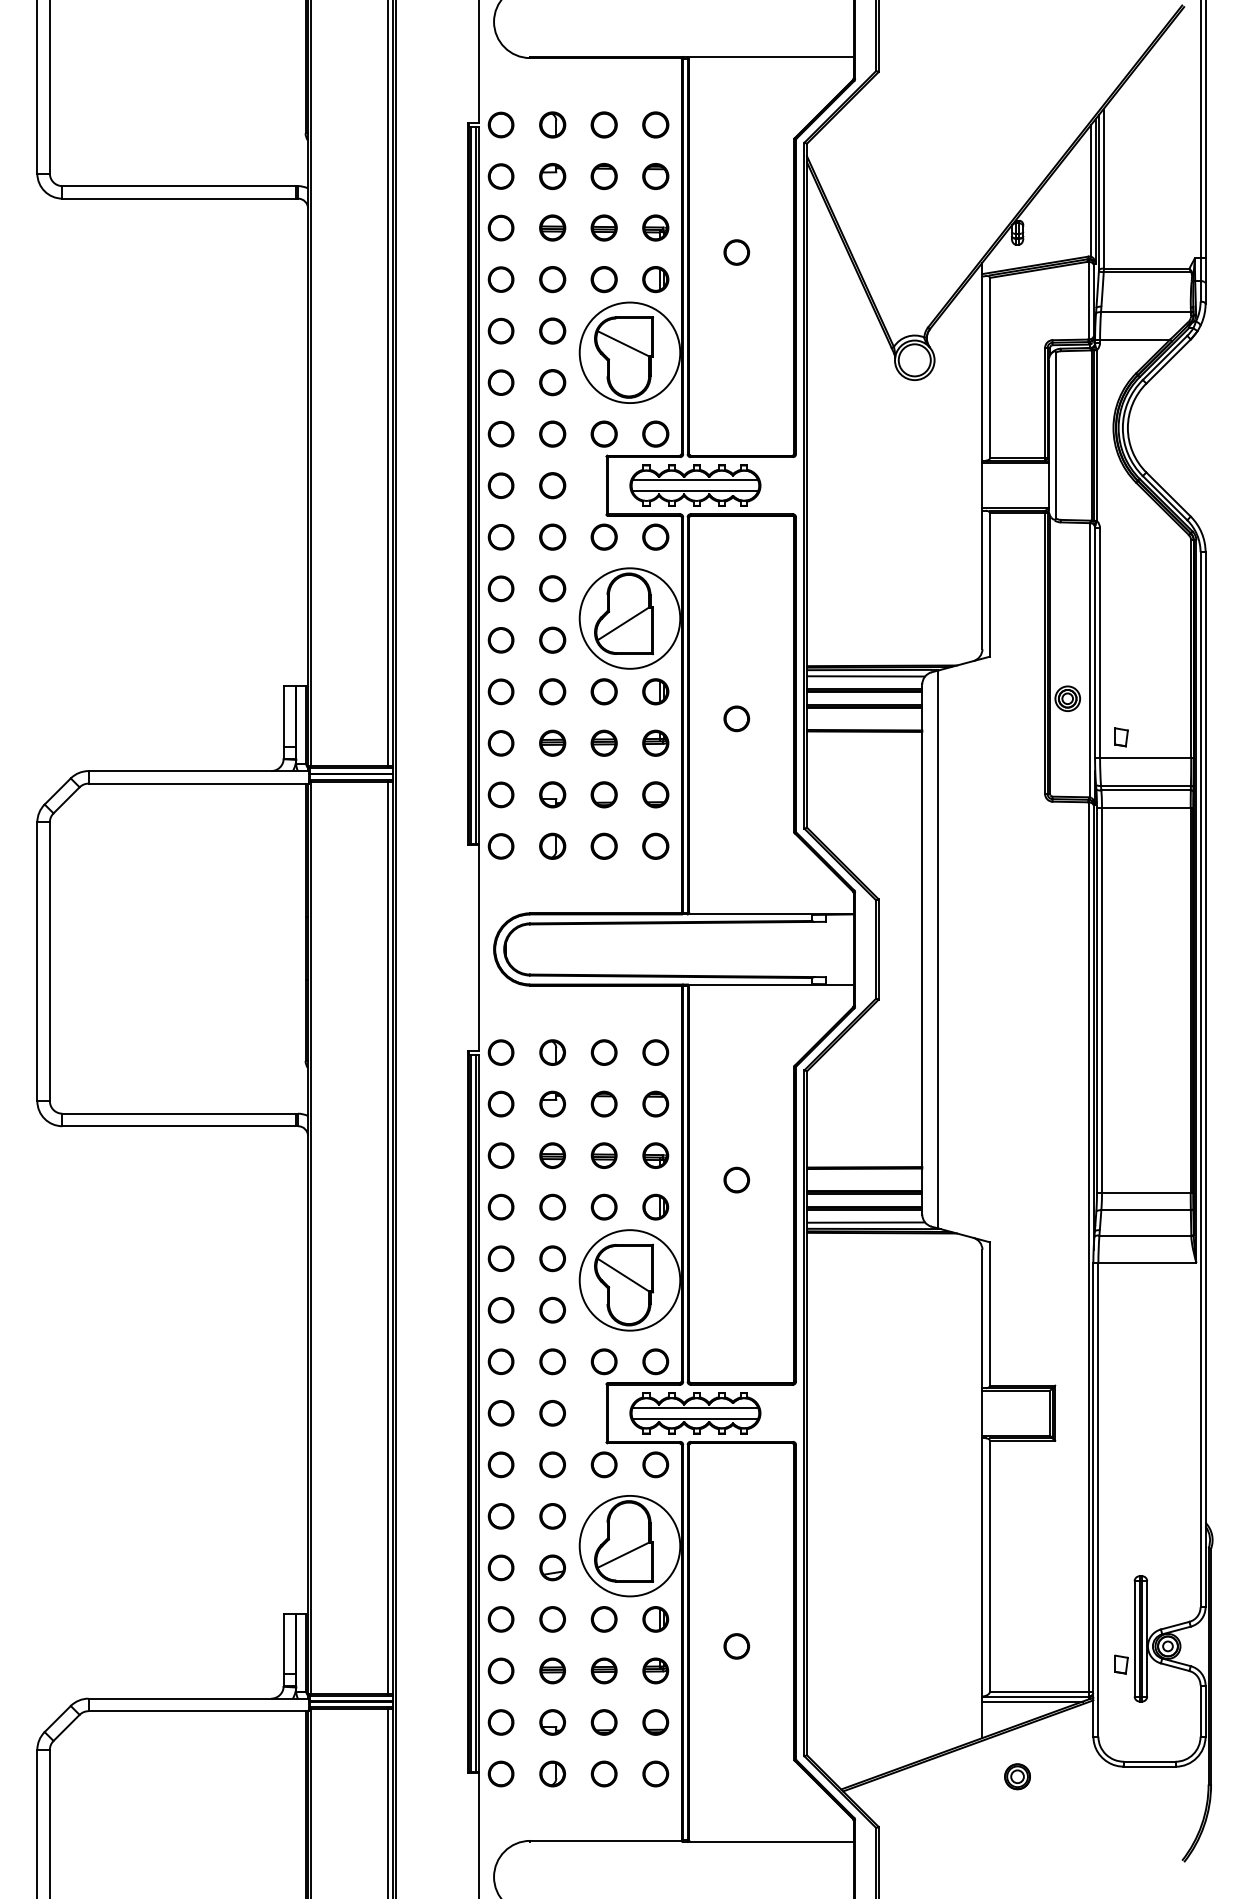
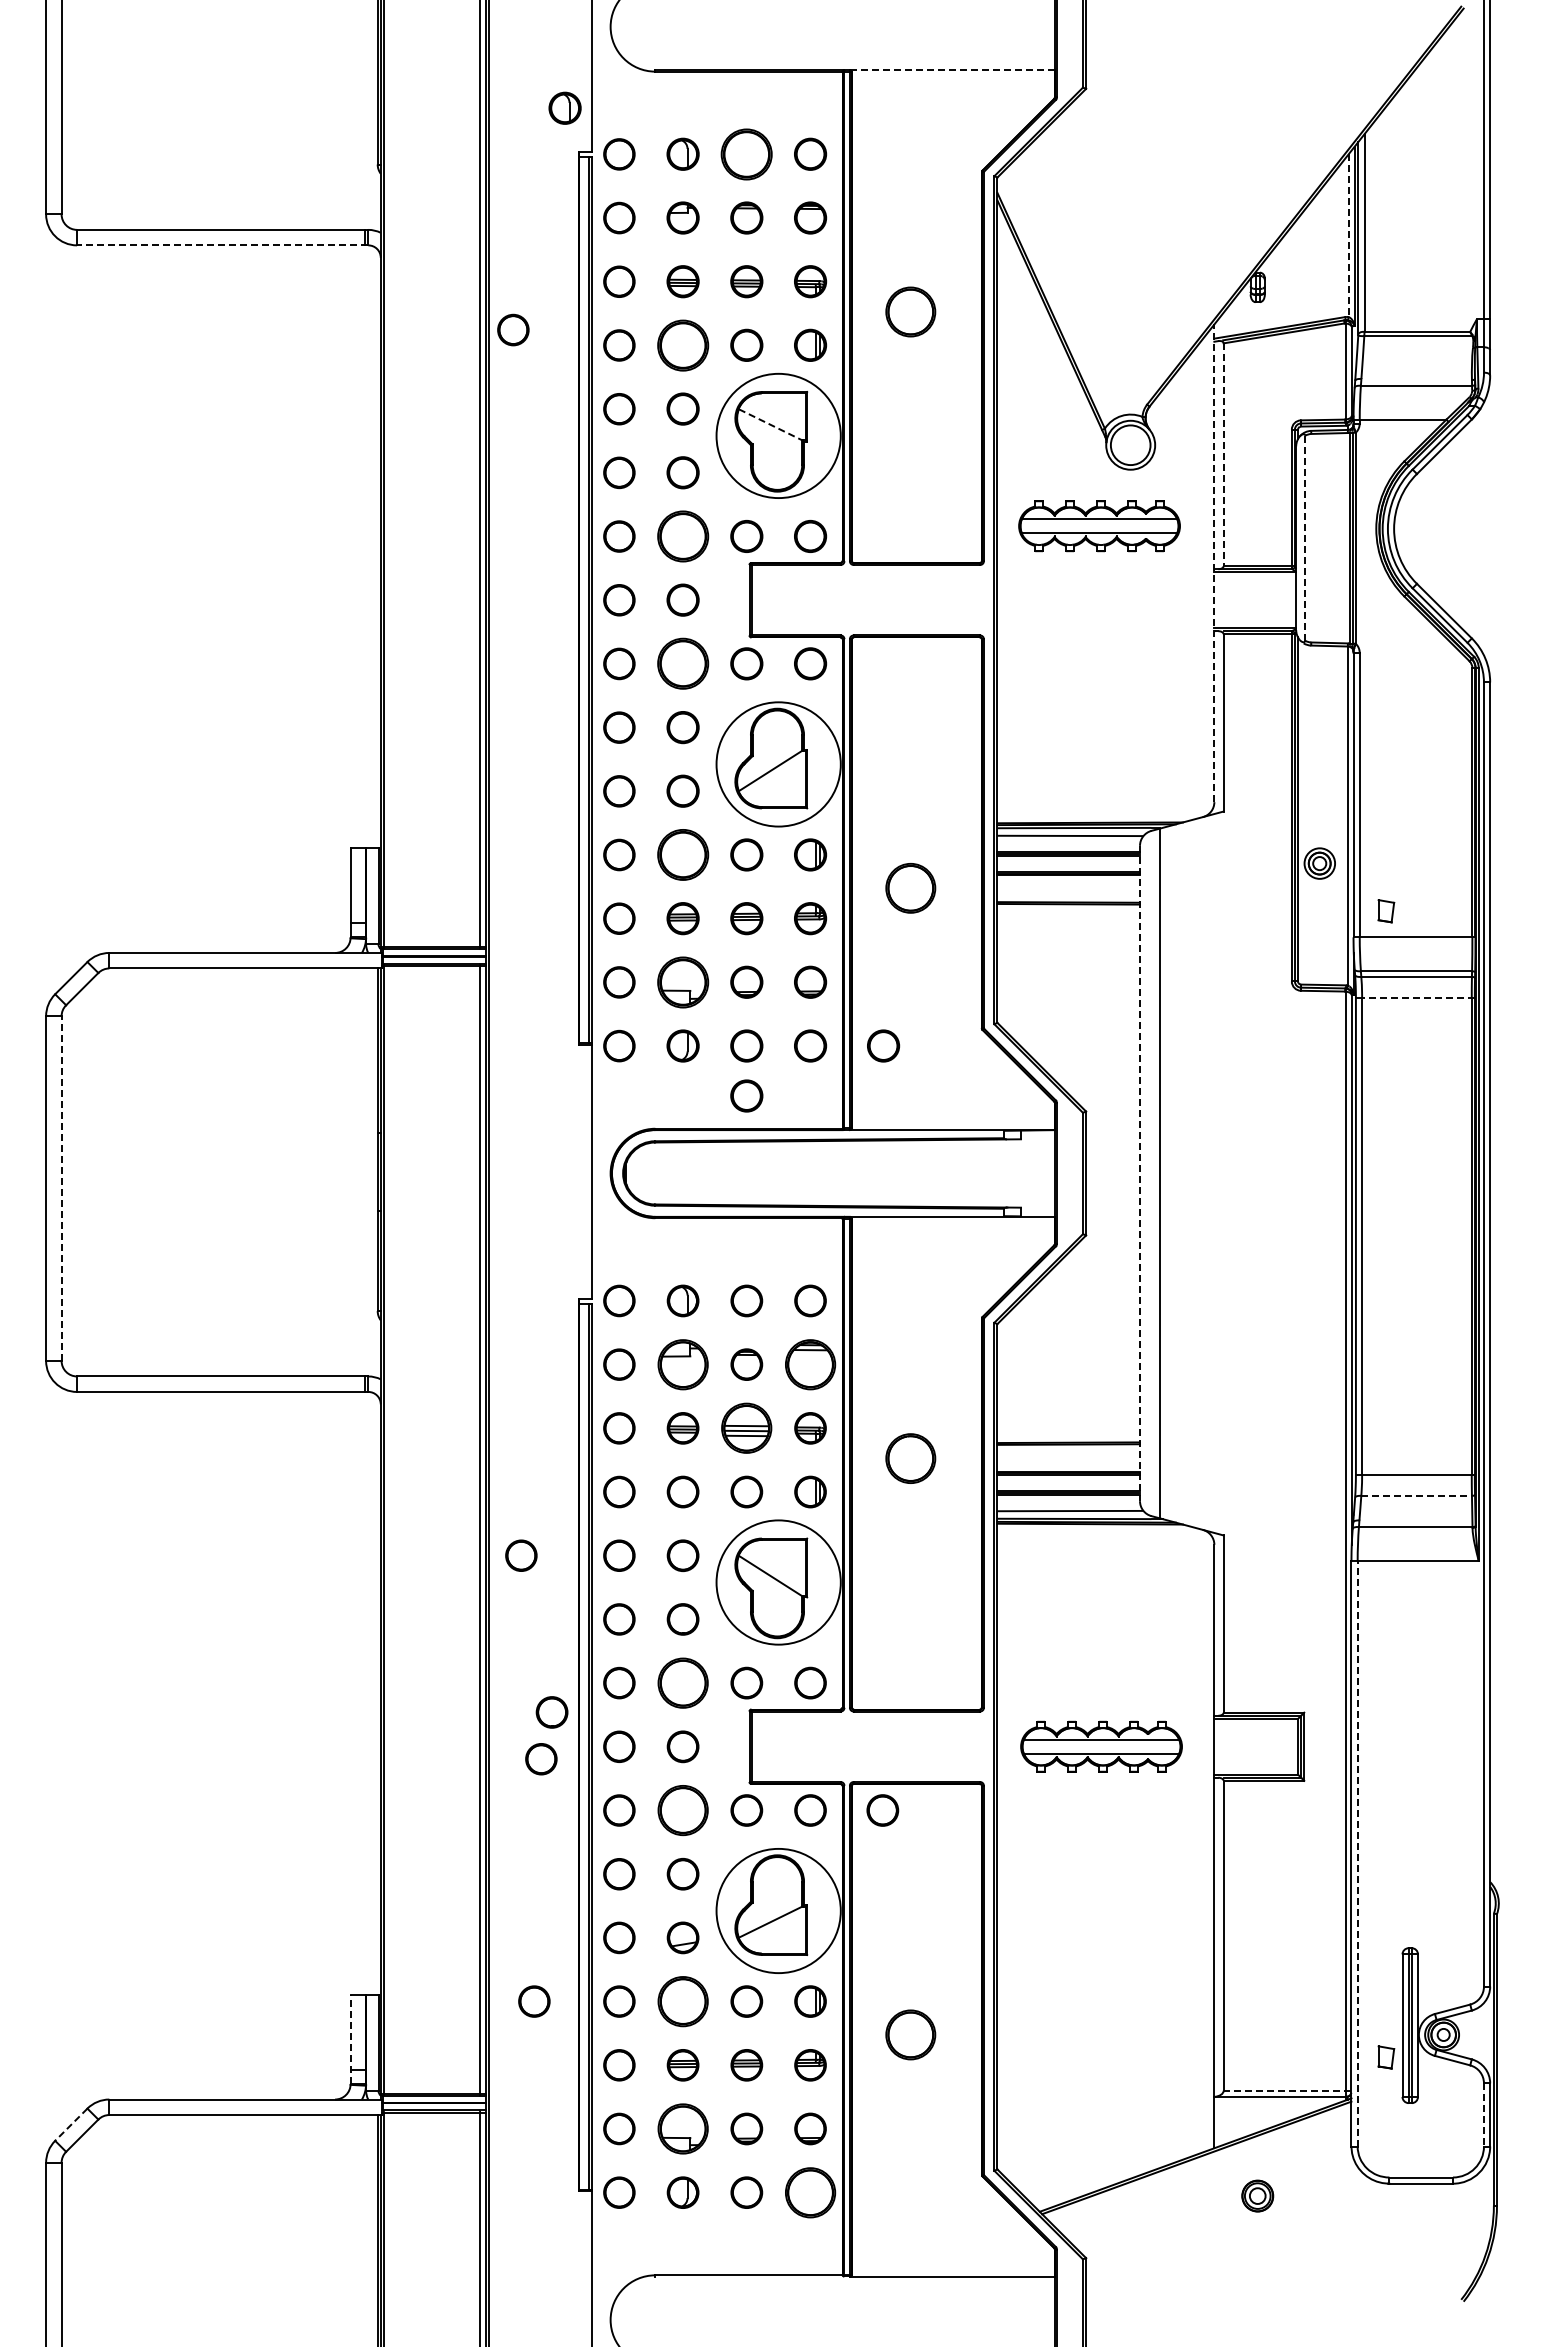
line: (770, 57) -> (952, 70), solid -> dashed
part: (456, 87) -> (564, 107), added
part: (603, 124) -> (746, 153), size x1.6
line: (1090, 191) -> (1348, 236), solid -> dashed
line: (180, 198) -> (222, 245), solid -> dashed
part: (736, 252) -> (910, 311), size x1.6
part: (415, 266) -> (513, 329), added
part: (552, 278) -> (682, 344), size x1.6
line: (624, 344) -> (771, 425), solid -> dashed
line: (989, 368) -> (1223, 455), solid -> dashed
part: (552, 434) -> (682, 536), size x1.6
line: (1056, 434) -> (1305, 537), solid -> dashed
line: (982, 456) -> (1214, 563), solid -> dashed
line: (471, 485) -> (582, 600), removed
part: (695, 485) -> (1099, 526), moved
part: (552, 536) -> (682, 663), size x1.6
circle: (552, 691) -> (682, 854), size x1.6
circle: (736, 718) -> (910, 888), size x1.6
part: (552, 794) -> (682, 981), size x1.6
line: (1146, 807) -> (1417, 998), solid -> dashed
part: (714, 845) -> (883, 1045), added
part: (603, 886) -> (746, 1095), added
line: (922, 949) -> (1140, 1173), solid -> dashed
line: (49, 961) -> (61, 1188), solid -> dashed
part: (552, 1104) -> (682, 1364), size x1.6
part: (655, 1104) -> (810, 1364), size x1.6
part: (603, 1155) -> (746, 1428), size x1.6
circle: (736, 1180) -> (910, 1458), size x1.6
line: (1146, 1209) -> (1417, 1495), solid -> dashed
circle: (421, 1258) -> (521, 1555), added
part: (552, 1361) -> (682, 1682), size x1.6
part: (446, 1385) -> (551, 1712), added
line: (471, 1413) -> (582, 1746), removed
part: (695, 1413) -> (1101, 1746), moved
circle: (438, 1423) -> (541, 1759), added
part: (552, 1464) -> (682, 1810), size x1.6
part: (713, 1464) -> (882, 1810), added
line: (1098, 1499) -> (1357, 1853), solid -> dashed
circle: (432, 1619) -> (534, 2001), added
part: (552, 1619) -> (682, 2001), size x1.6
part: (736, 1646) -> (910, 2034), size x1.6
line: (283, 1650) -> (350, 2039), solid -> dashed
line: (1041, 1691) -> (1287, 2090), solid -> dashed
line: (1032, 1701) -> (1276, 2103), removed
line: (1200, 1710) -> (1483, 2114), solid -> dashed
line: (57, 1718) -> (71, 2124), solid -> dashed
part: (552, 1722) -> (682, 2128), size x1.6
circle: (655, 1773) -> (810, 2192), size x1.6

